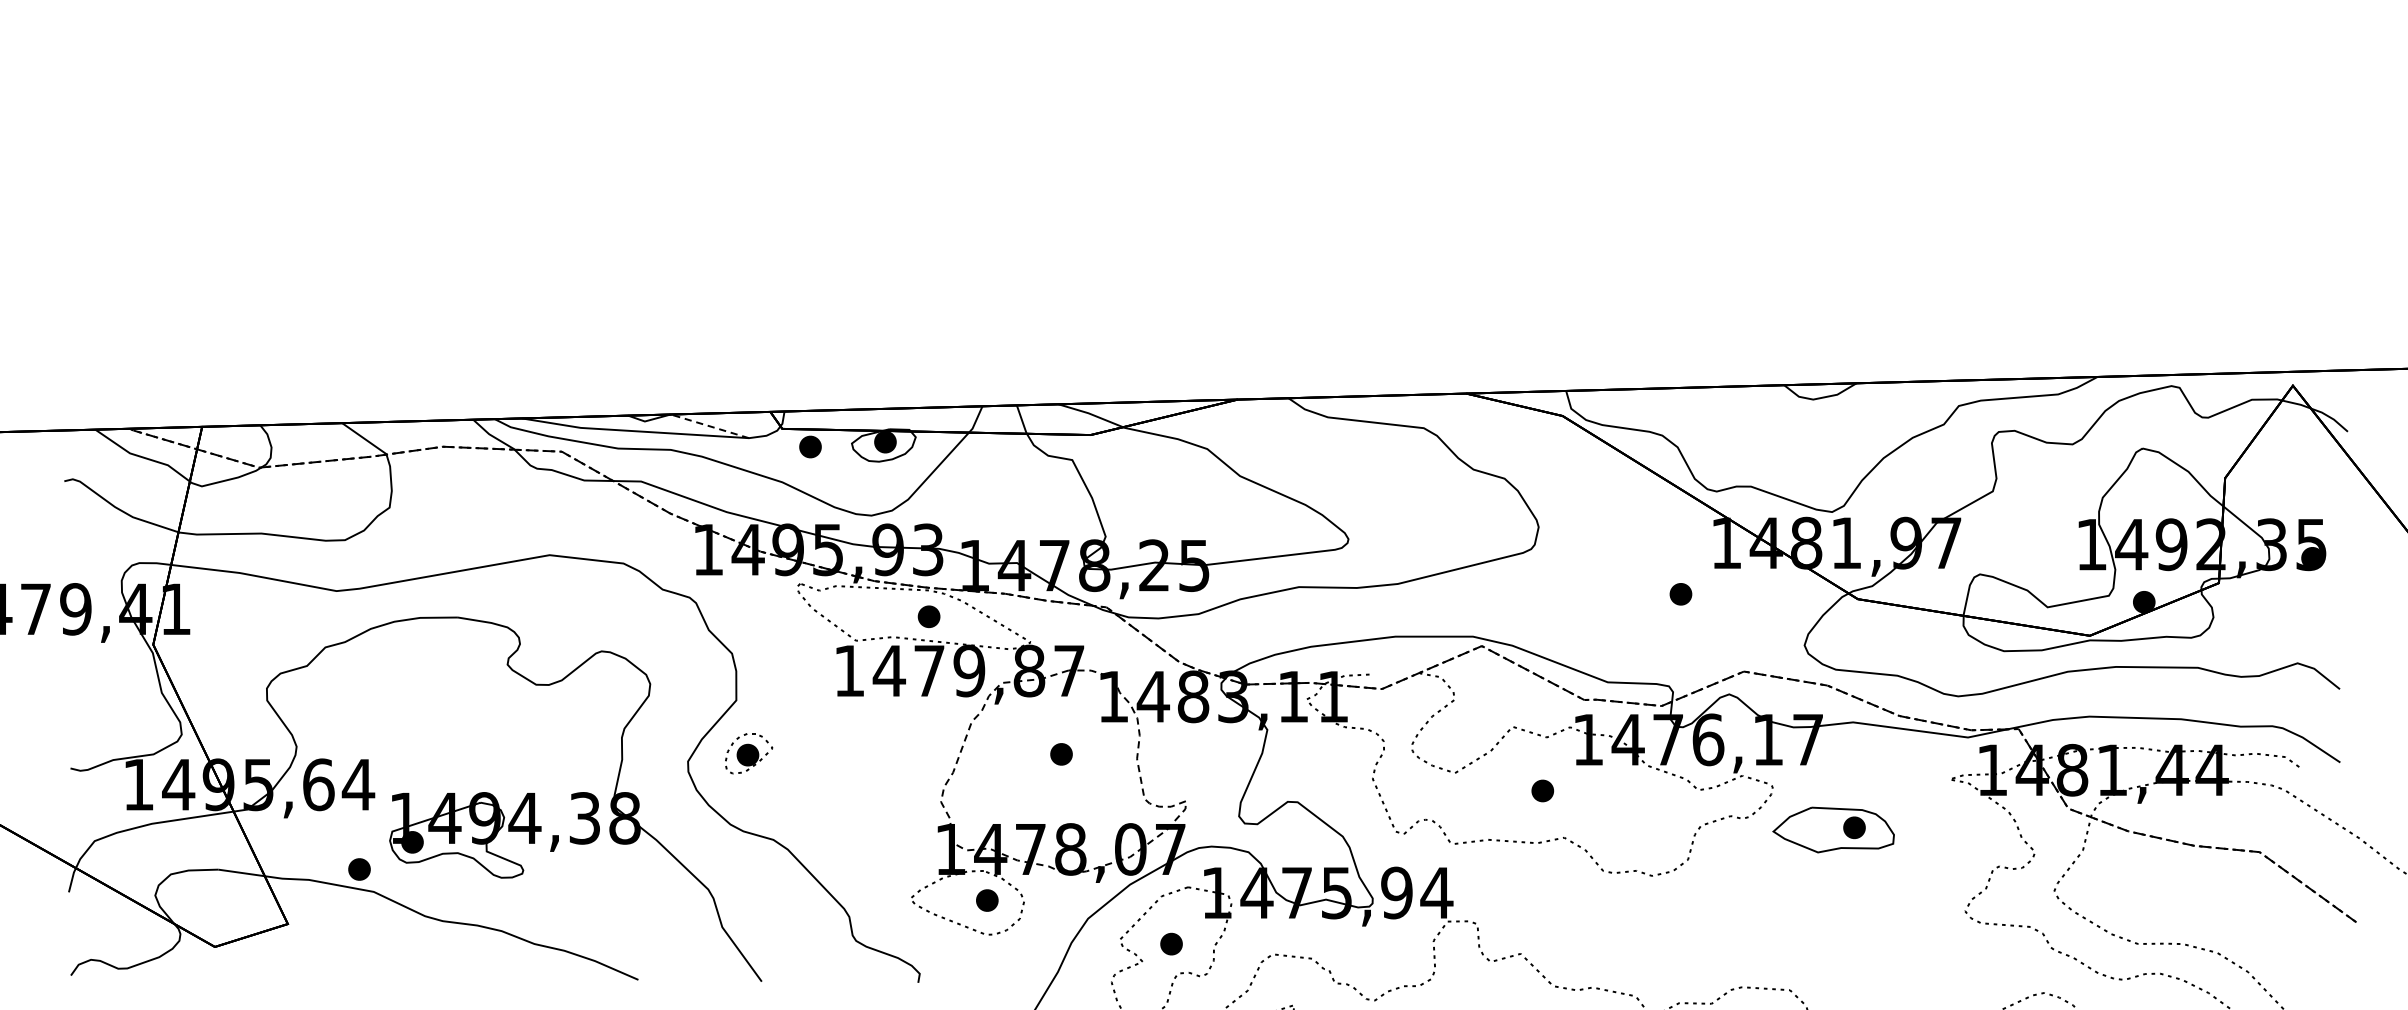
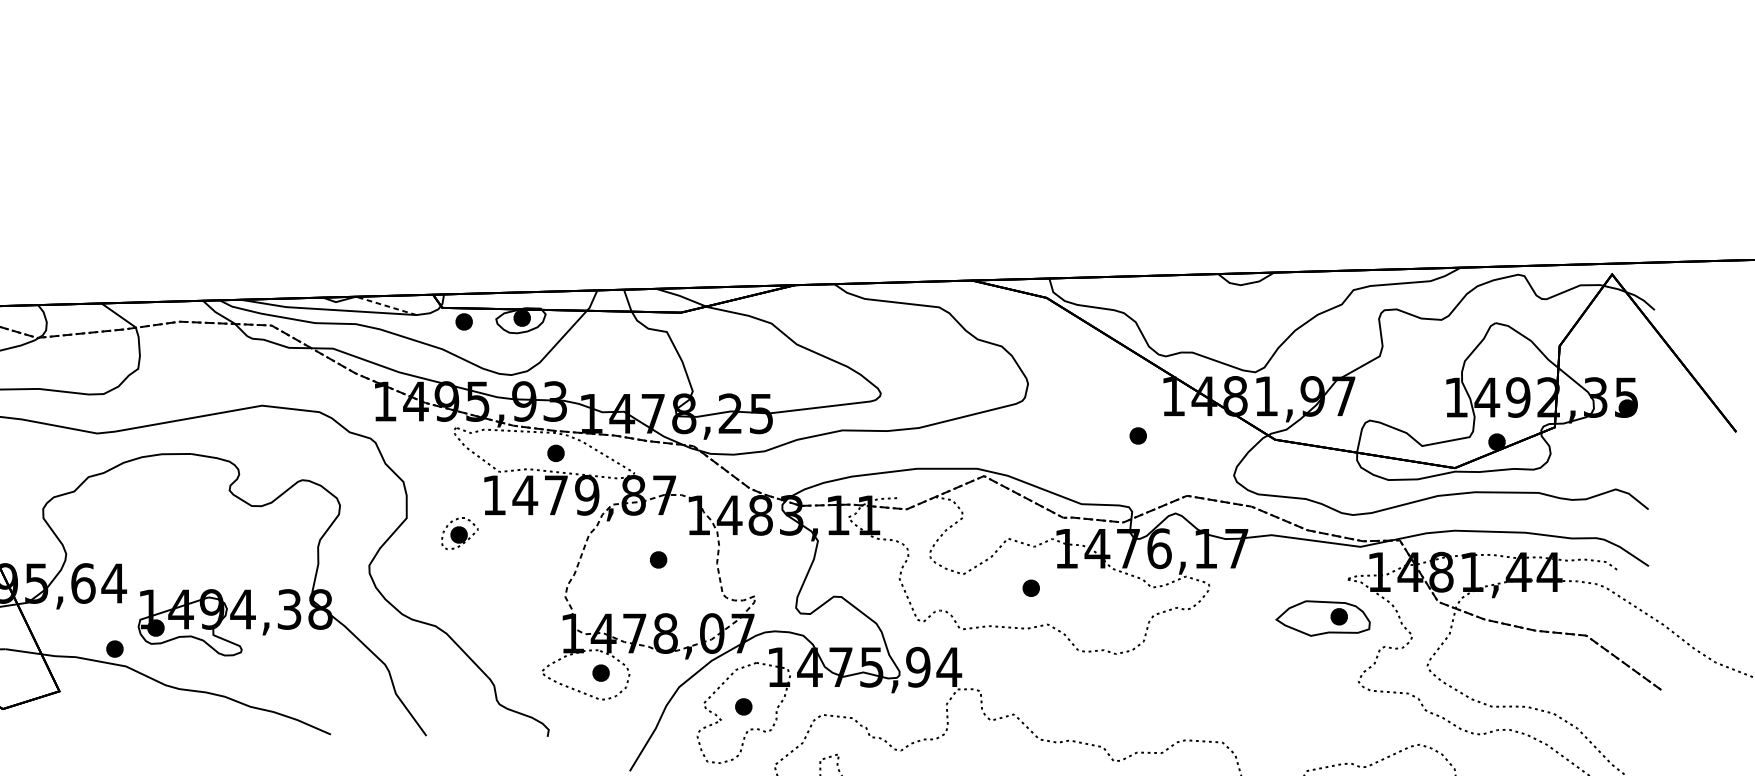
part: (749, 753) -> (460, 533), moved
part: (1833, 829) -> (1322, 618), moved

